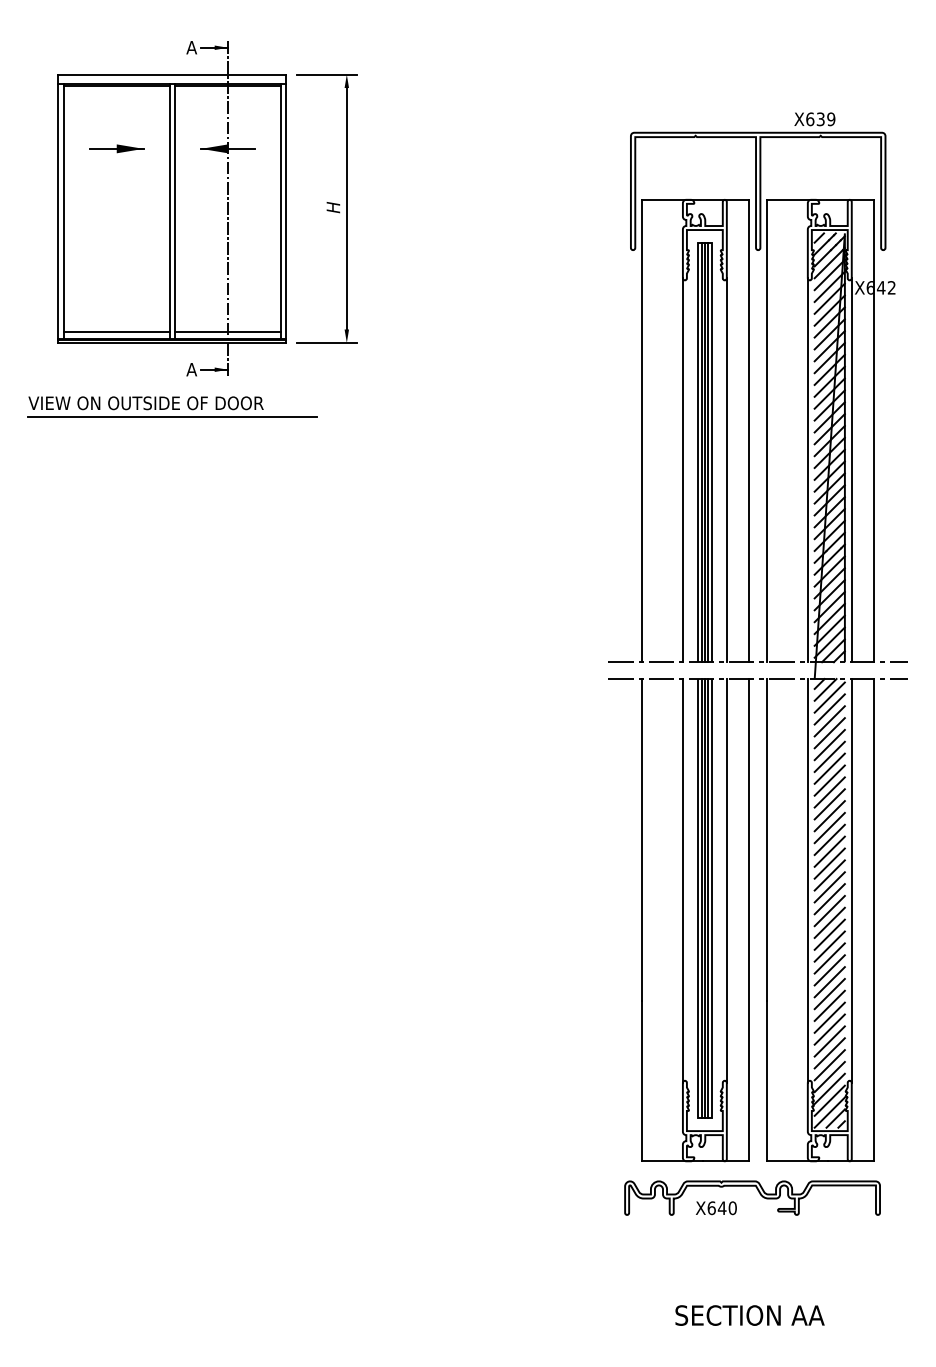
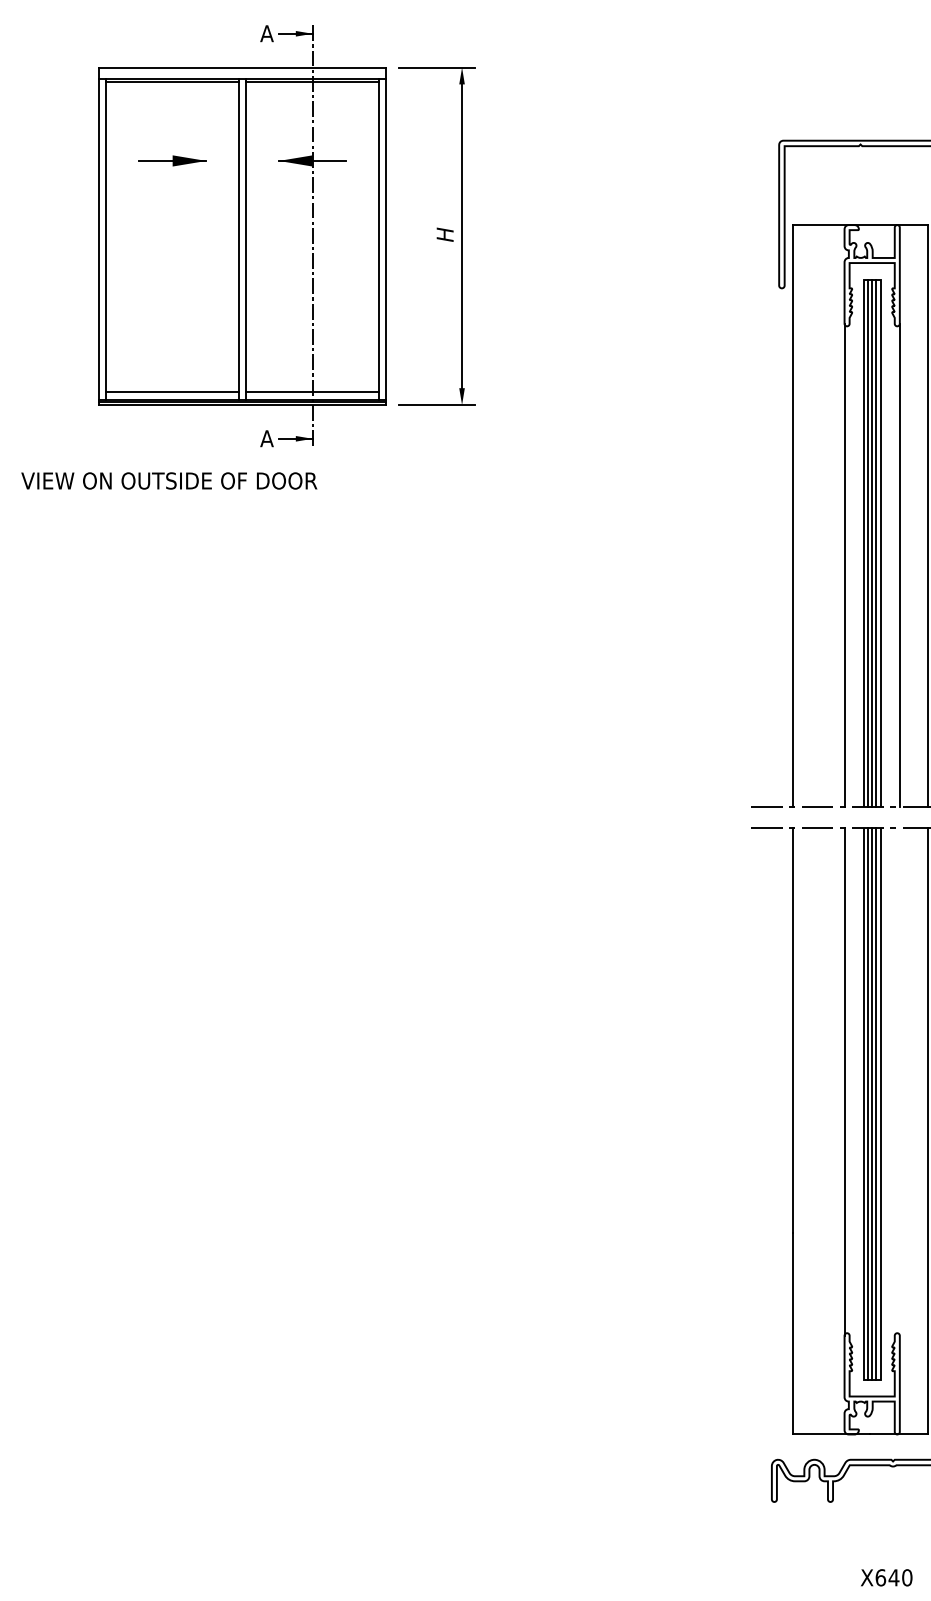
part: (207, 208) -> (286, 235), moved
line: (172, 416) -> (202, 497), removed
line: (726, 880) -> (899, 1081), removed
text: (716, 1208) -> (886, 1578), moved

